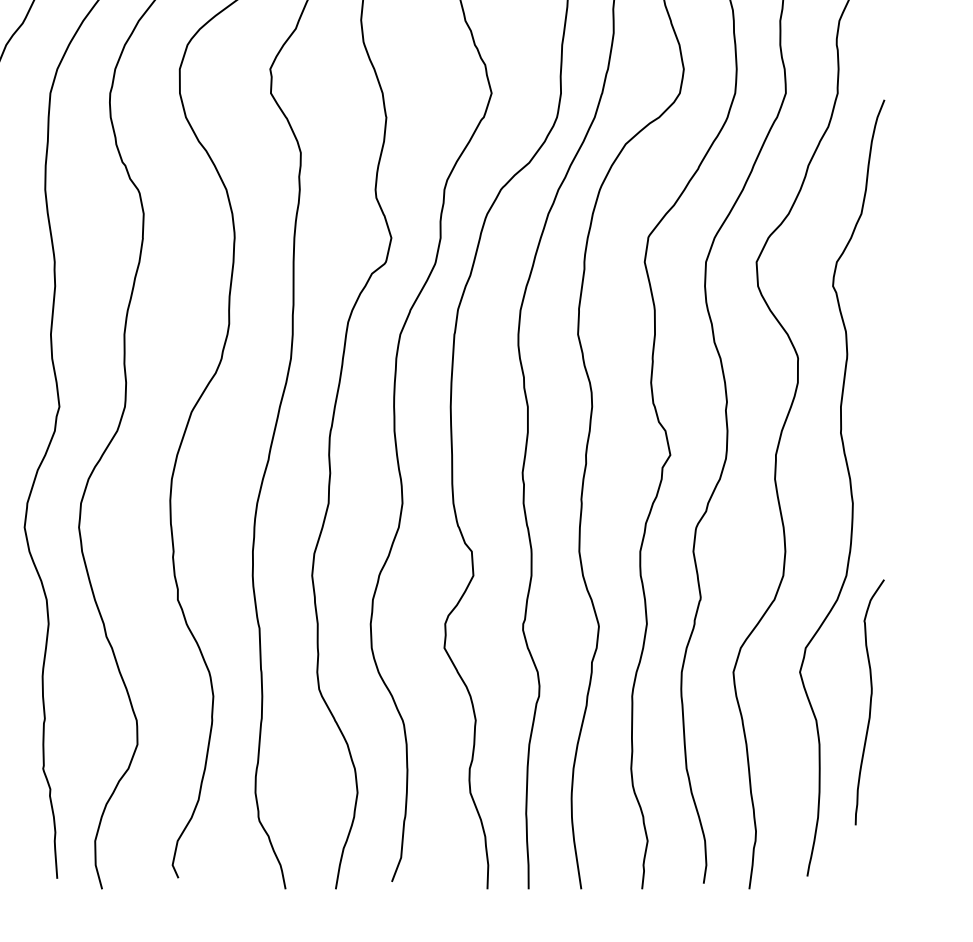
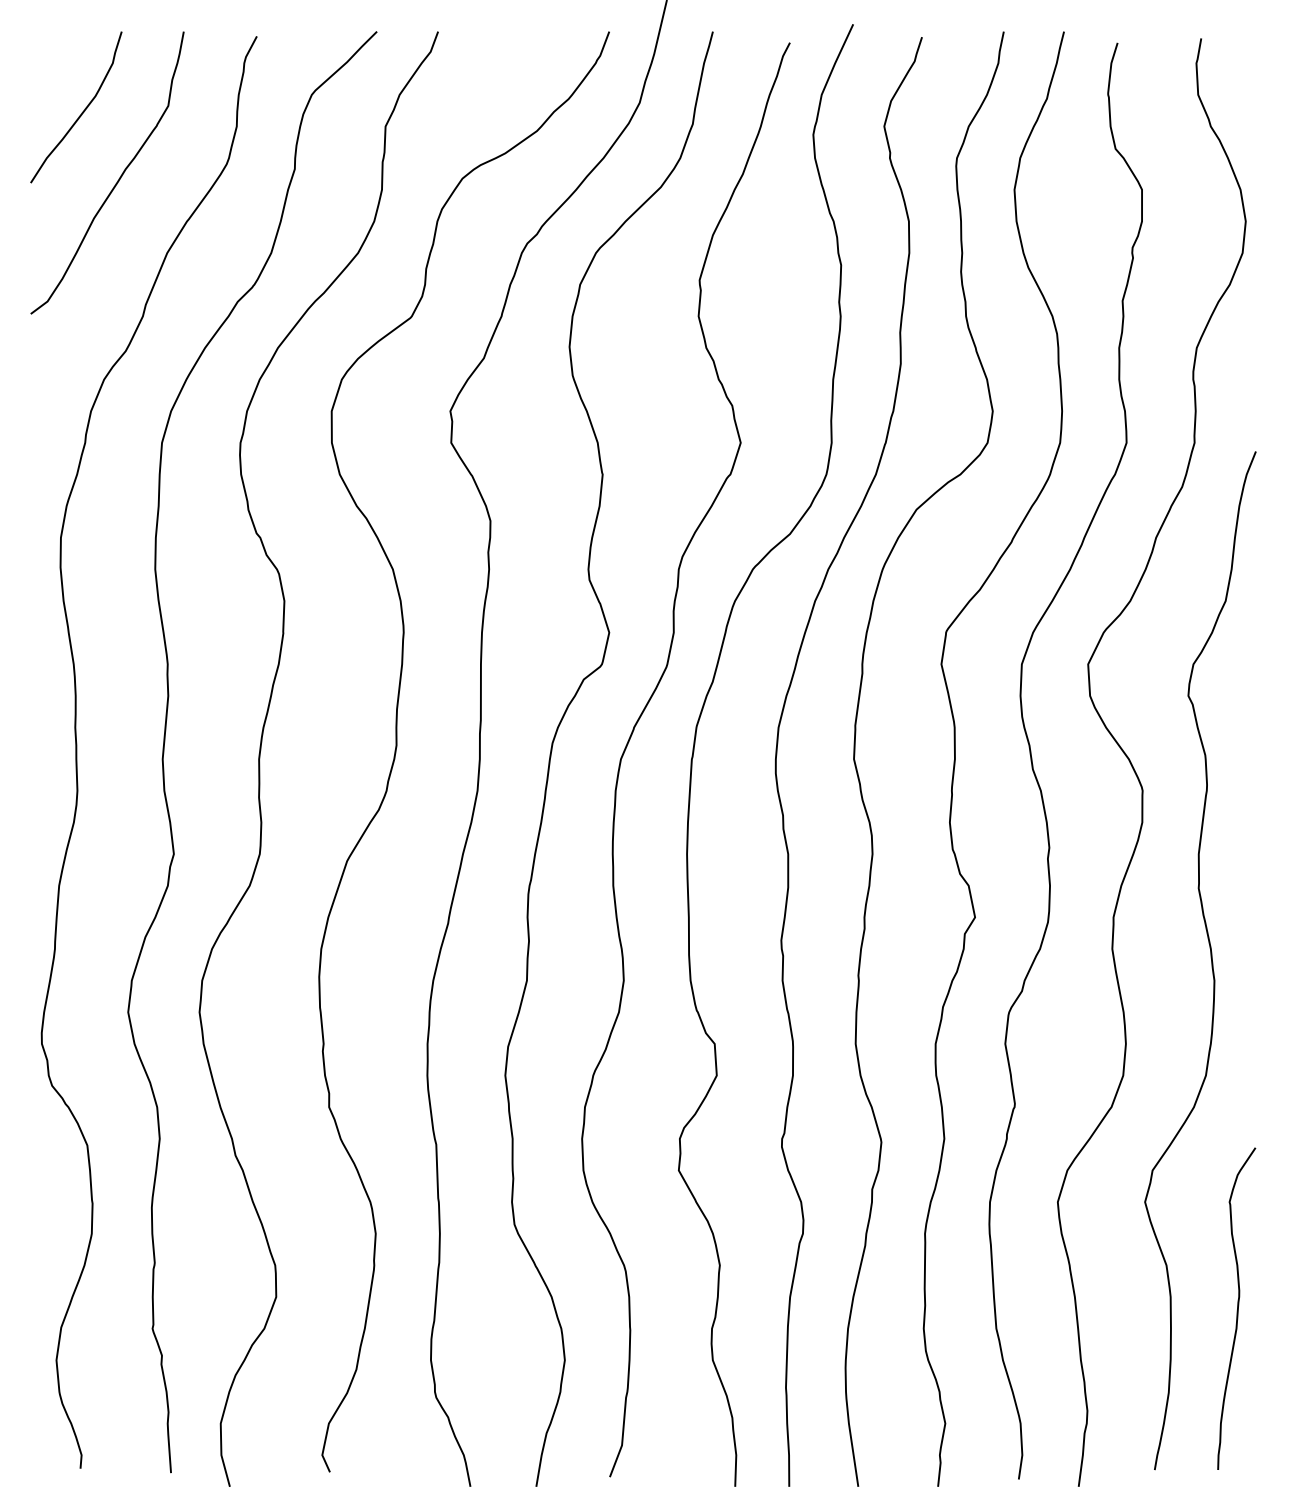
curve: (870, 702) -> (1237, 1308), moved

